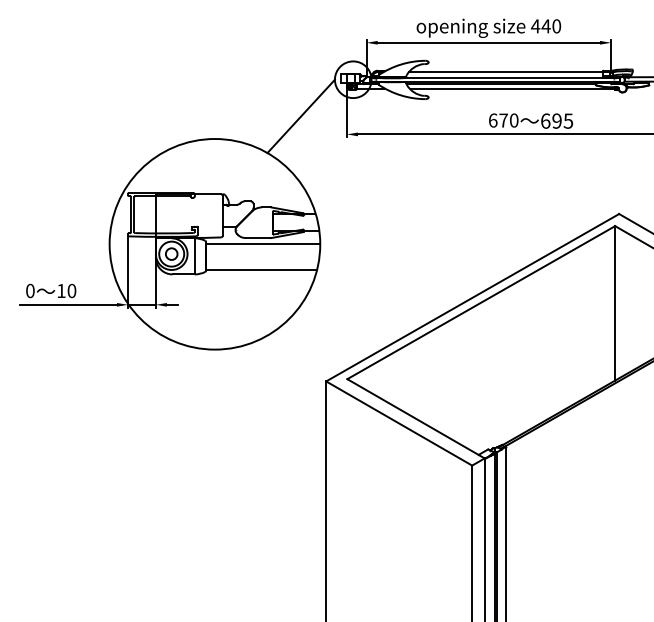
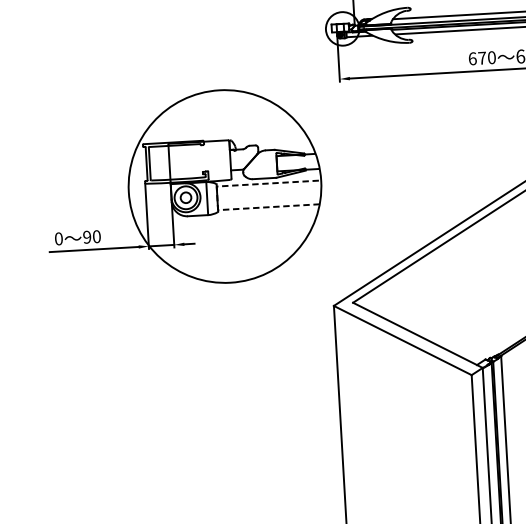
line: (300, 116) -> (296, 65), removed
line: (205, 254) -> (216, 196), solid -> dashed
text: (61, 290) -> (87, 236), 10 -> 90

